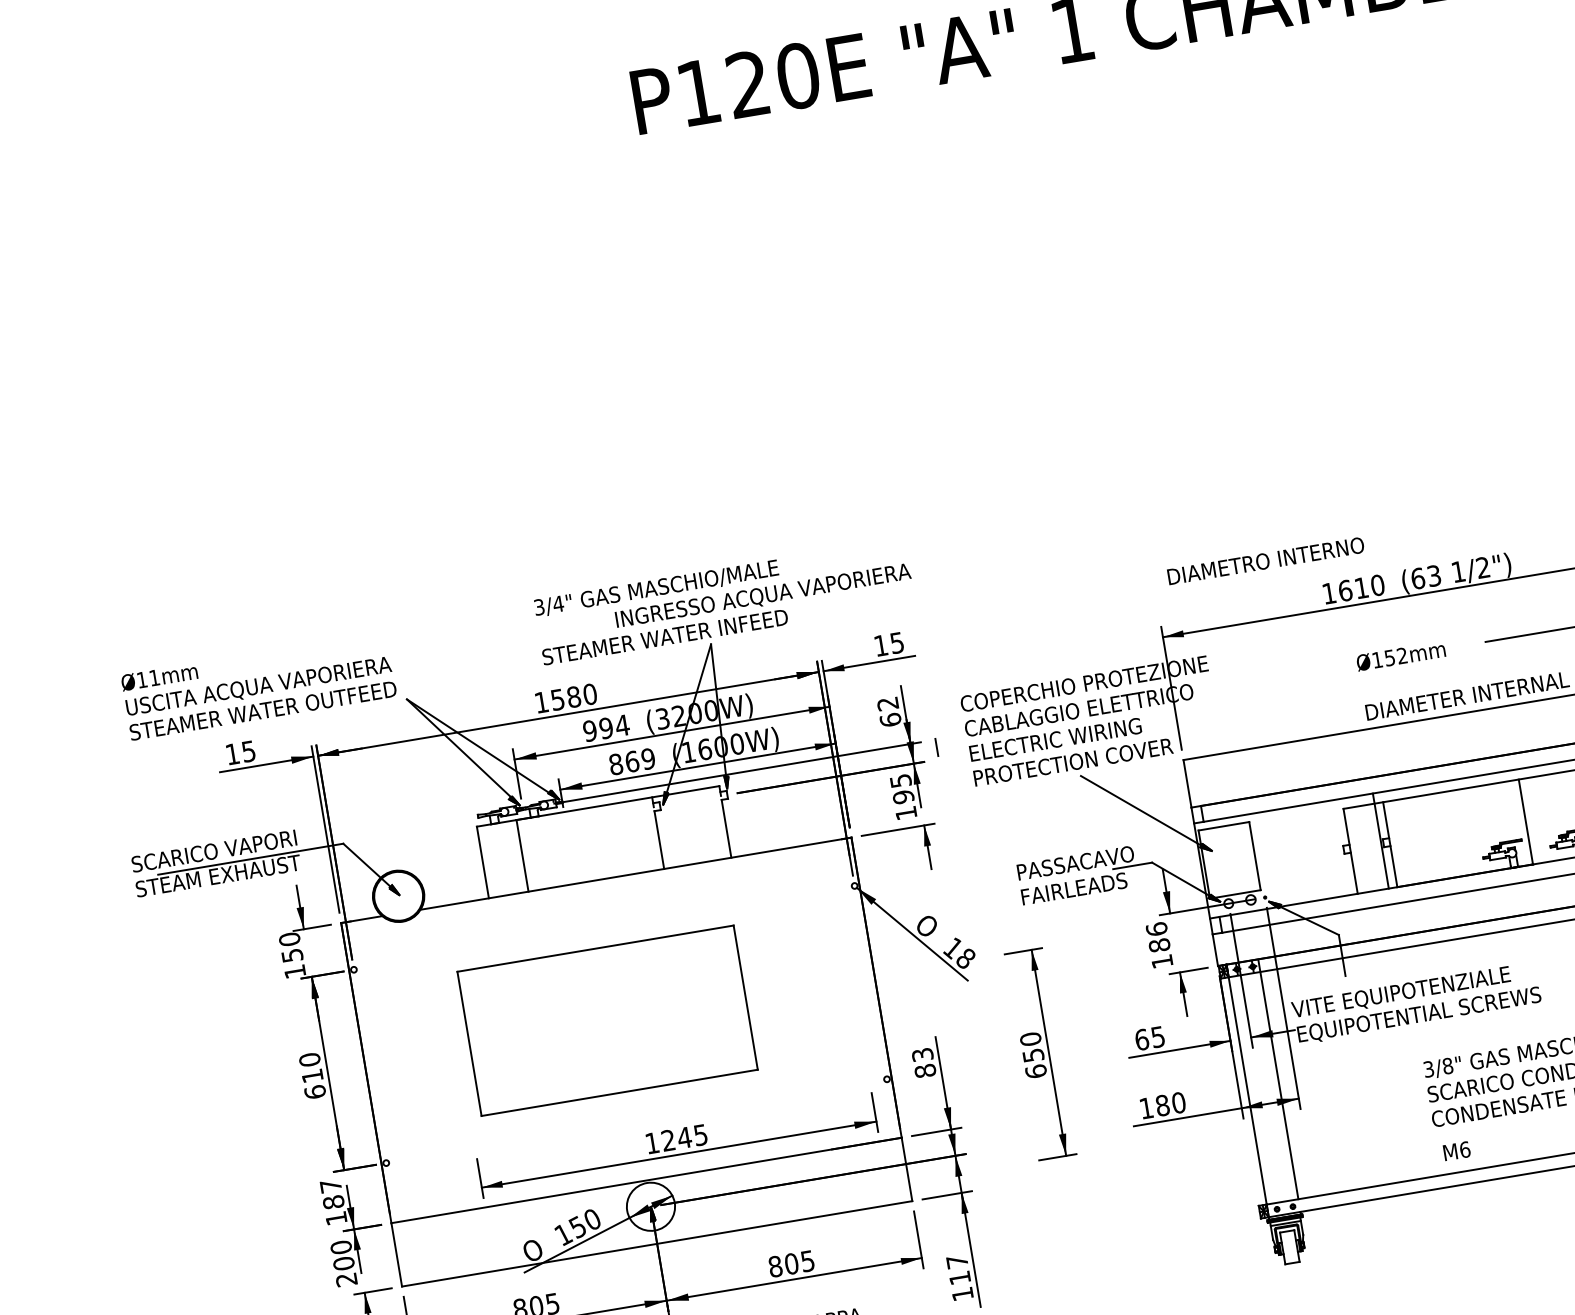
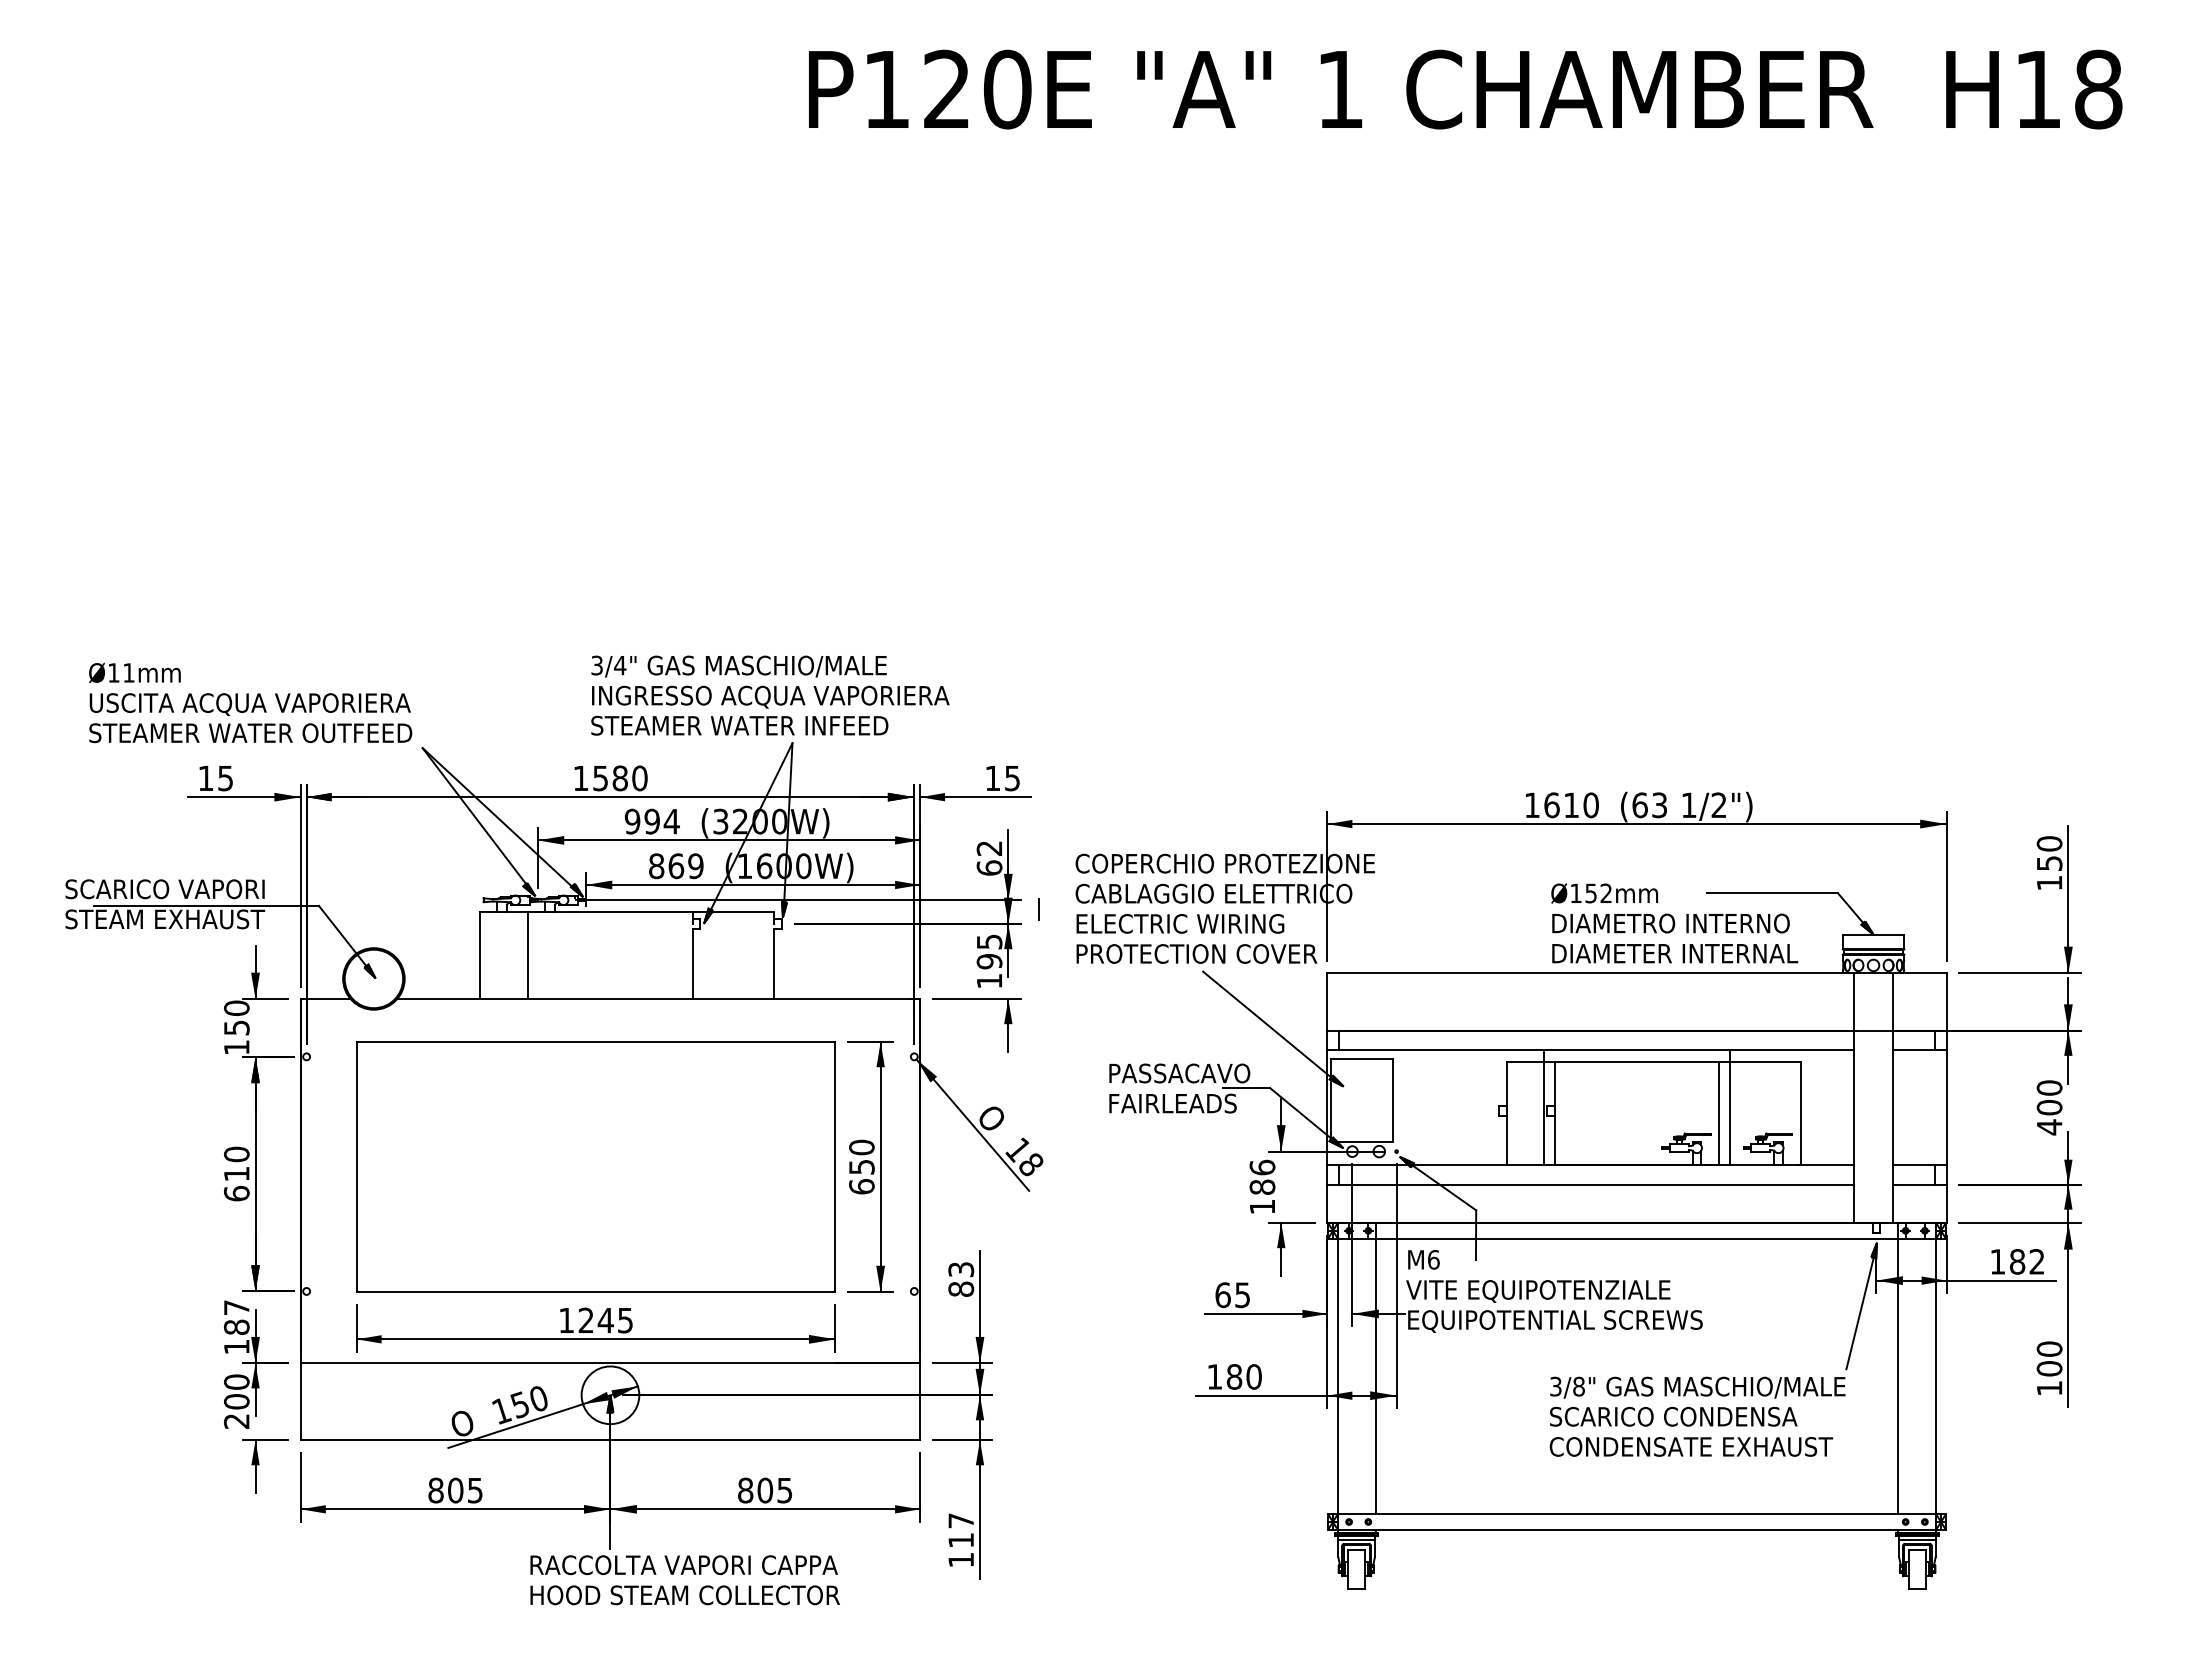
text: (1265, 561) -> (1670, 923), moved
text: (763, 596) -> (770, 696), moved
line: (1533, 815) -> (1729, 1107), added
part: (607, 1020) -> (595, 1166), size x1.43
part: (1040, 1053) -> (870, 1166), moved
part: (677, 1145) -> (595, 1328), moved
text: (1456, 1150) -> (1423, 1259), moved

